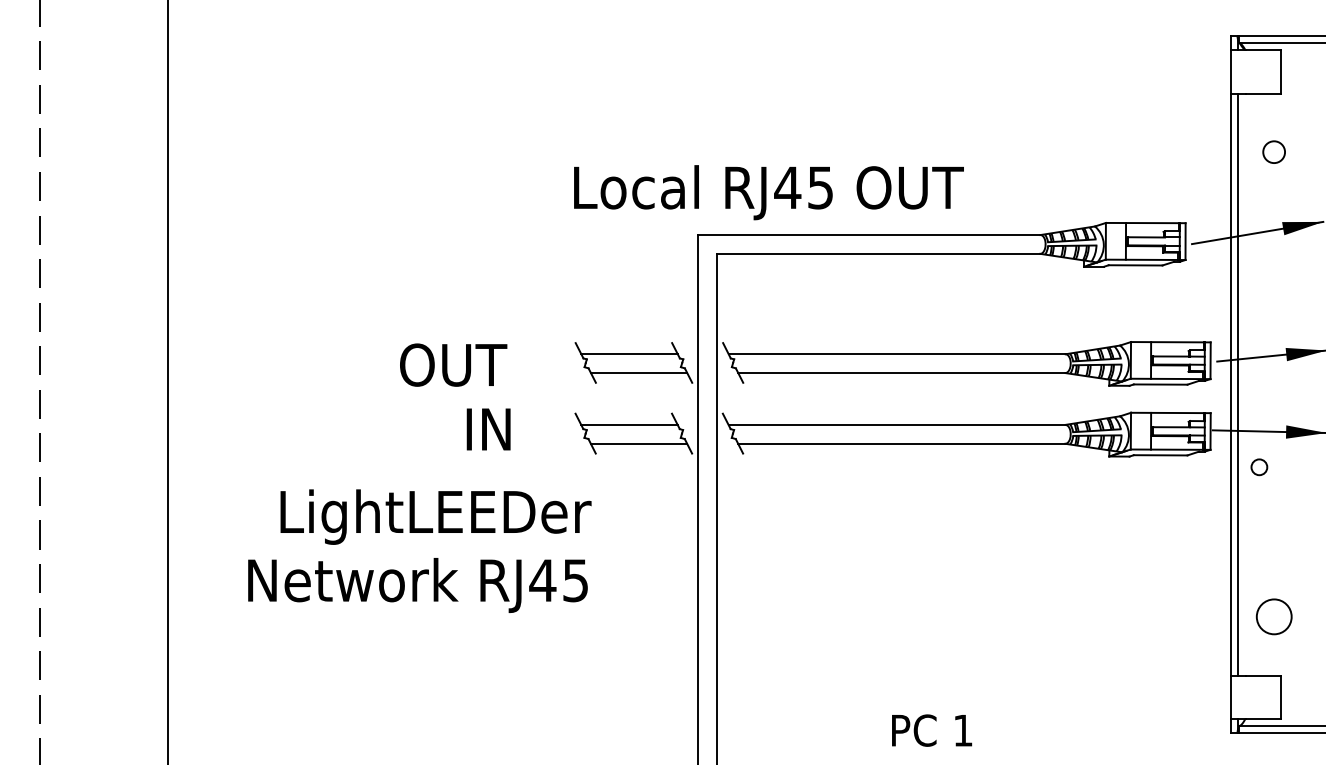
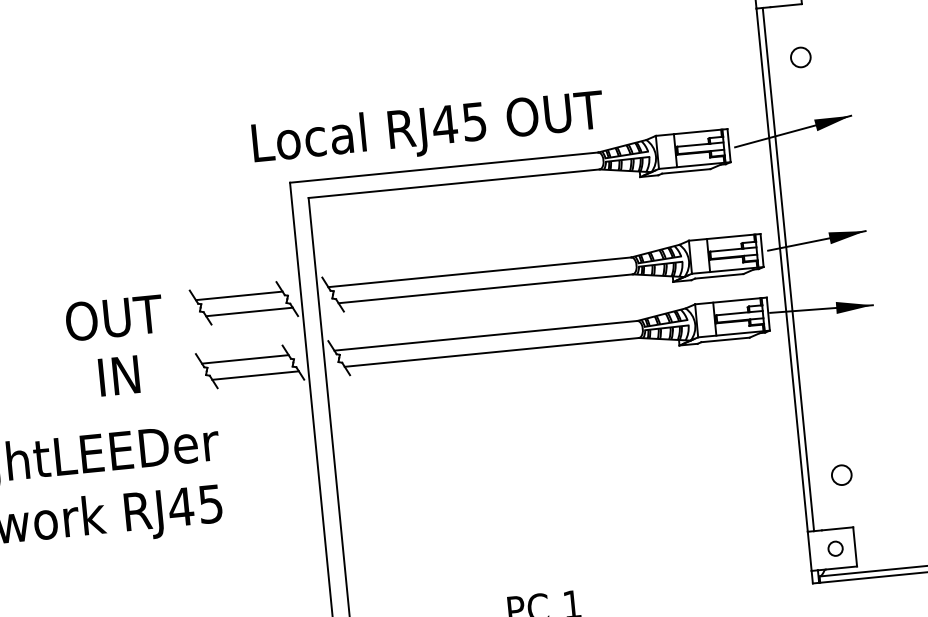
text: (768, 192) -> (428, 130), moved
text: (453, 364) -> (114, 317), moved
circle: (1259, 467) -> (835, 548), moved
circle: (1273, 616) -> (841, 474), size x0.62

